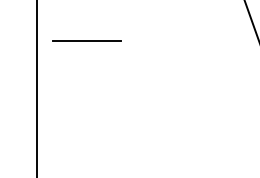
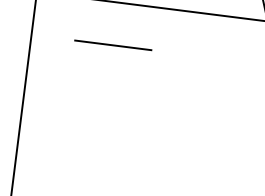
line: (86, 40) -> (113, 44), moved

